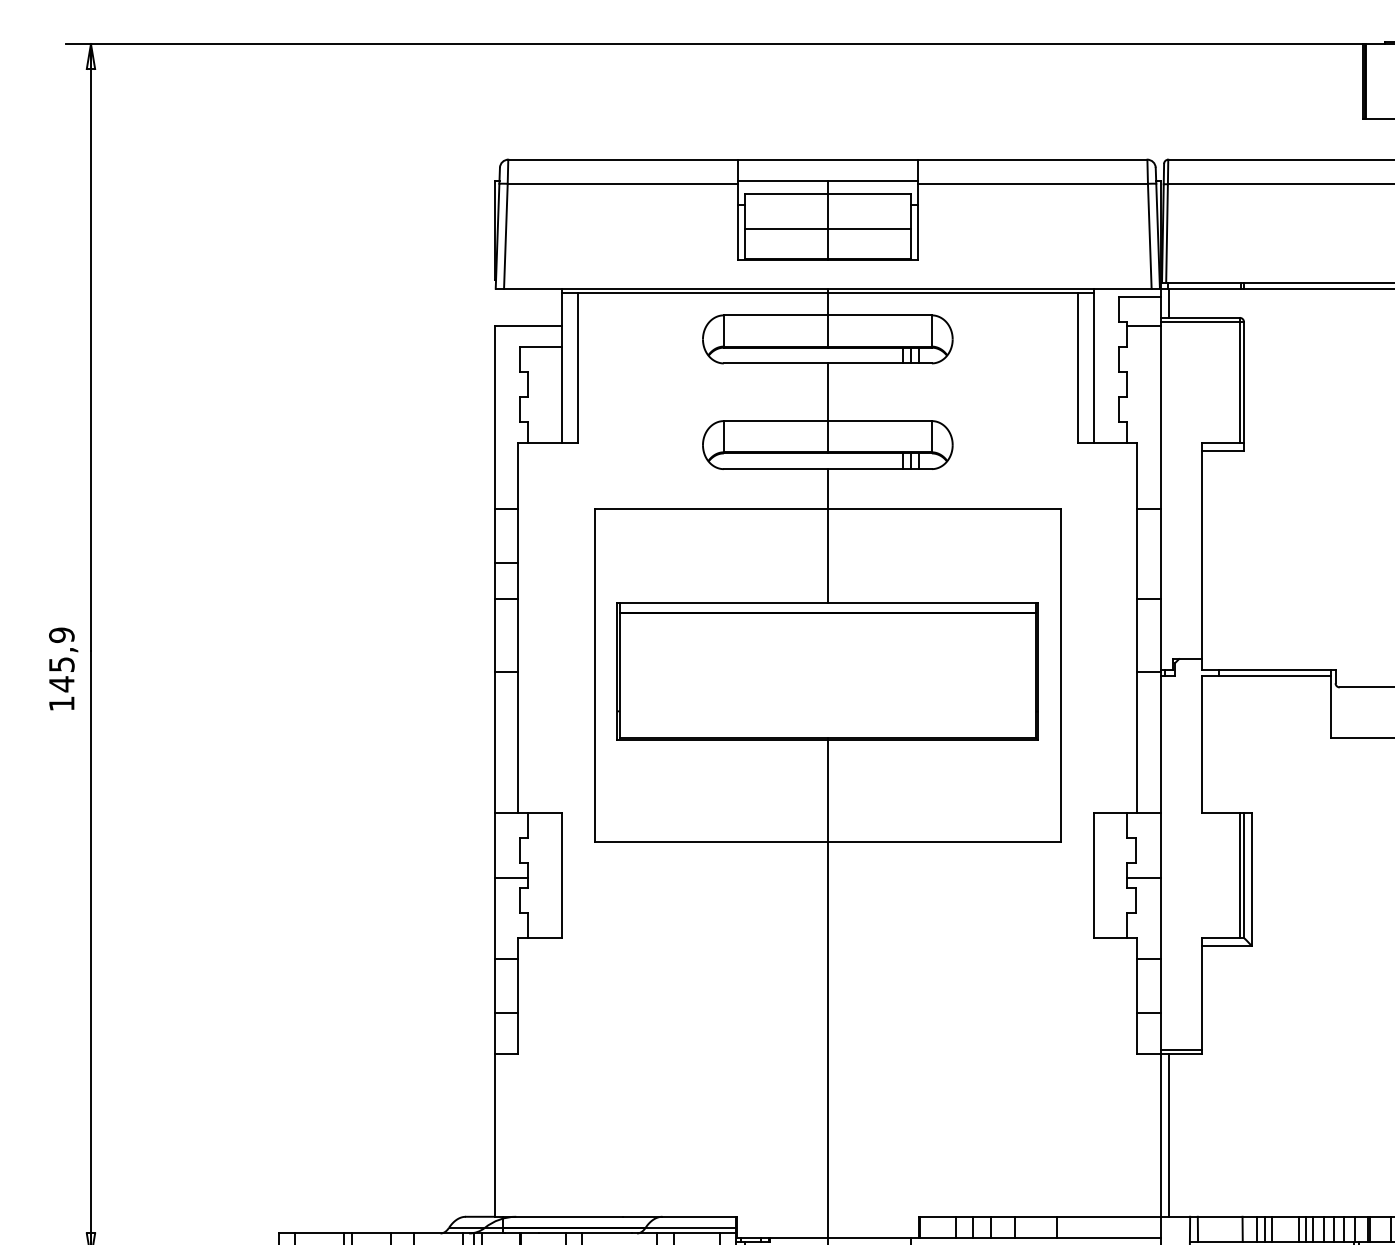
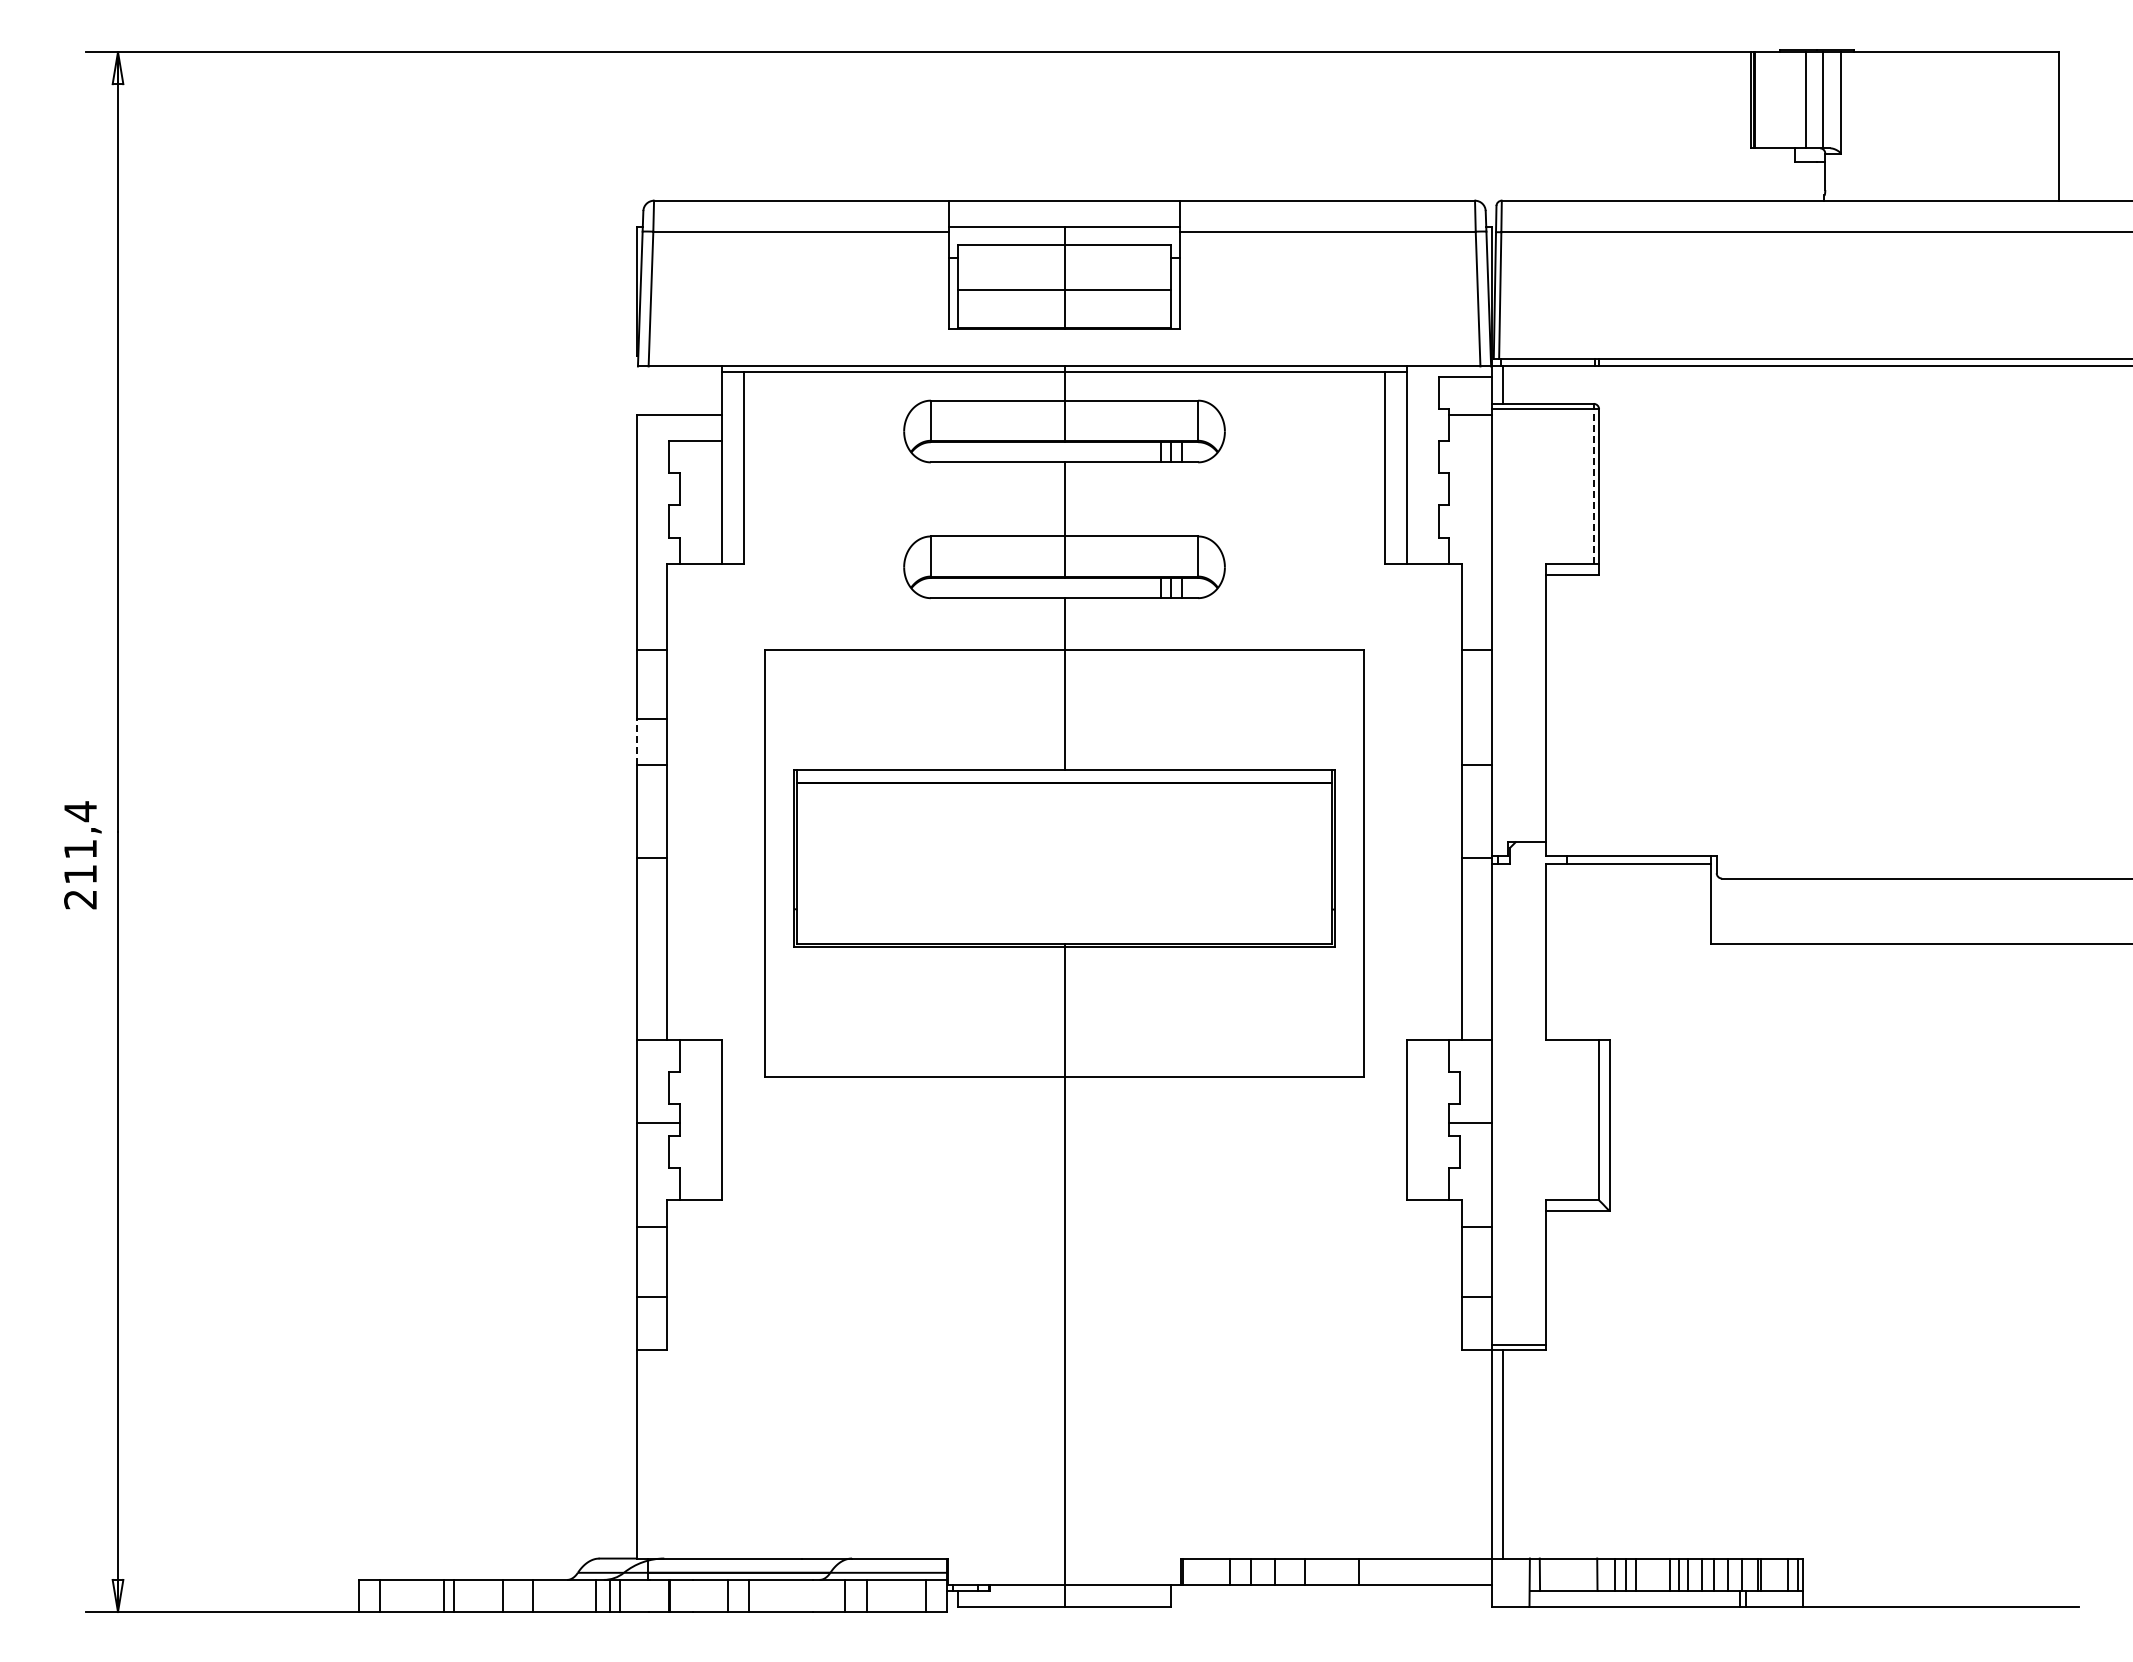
line: (1239, 382) -> (1593, 486), solid -> dashed
line: (494, 581) -> (636, 742), solid -> dashed
text: (61, 669) -> (80, 855), 145,9 -> 211,4
line: (1239, 875) -> (1593, 1120), removed

